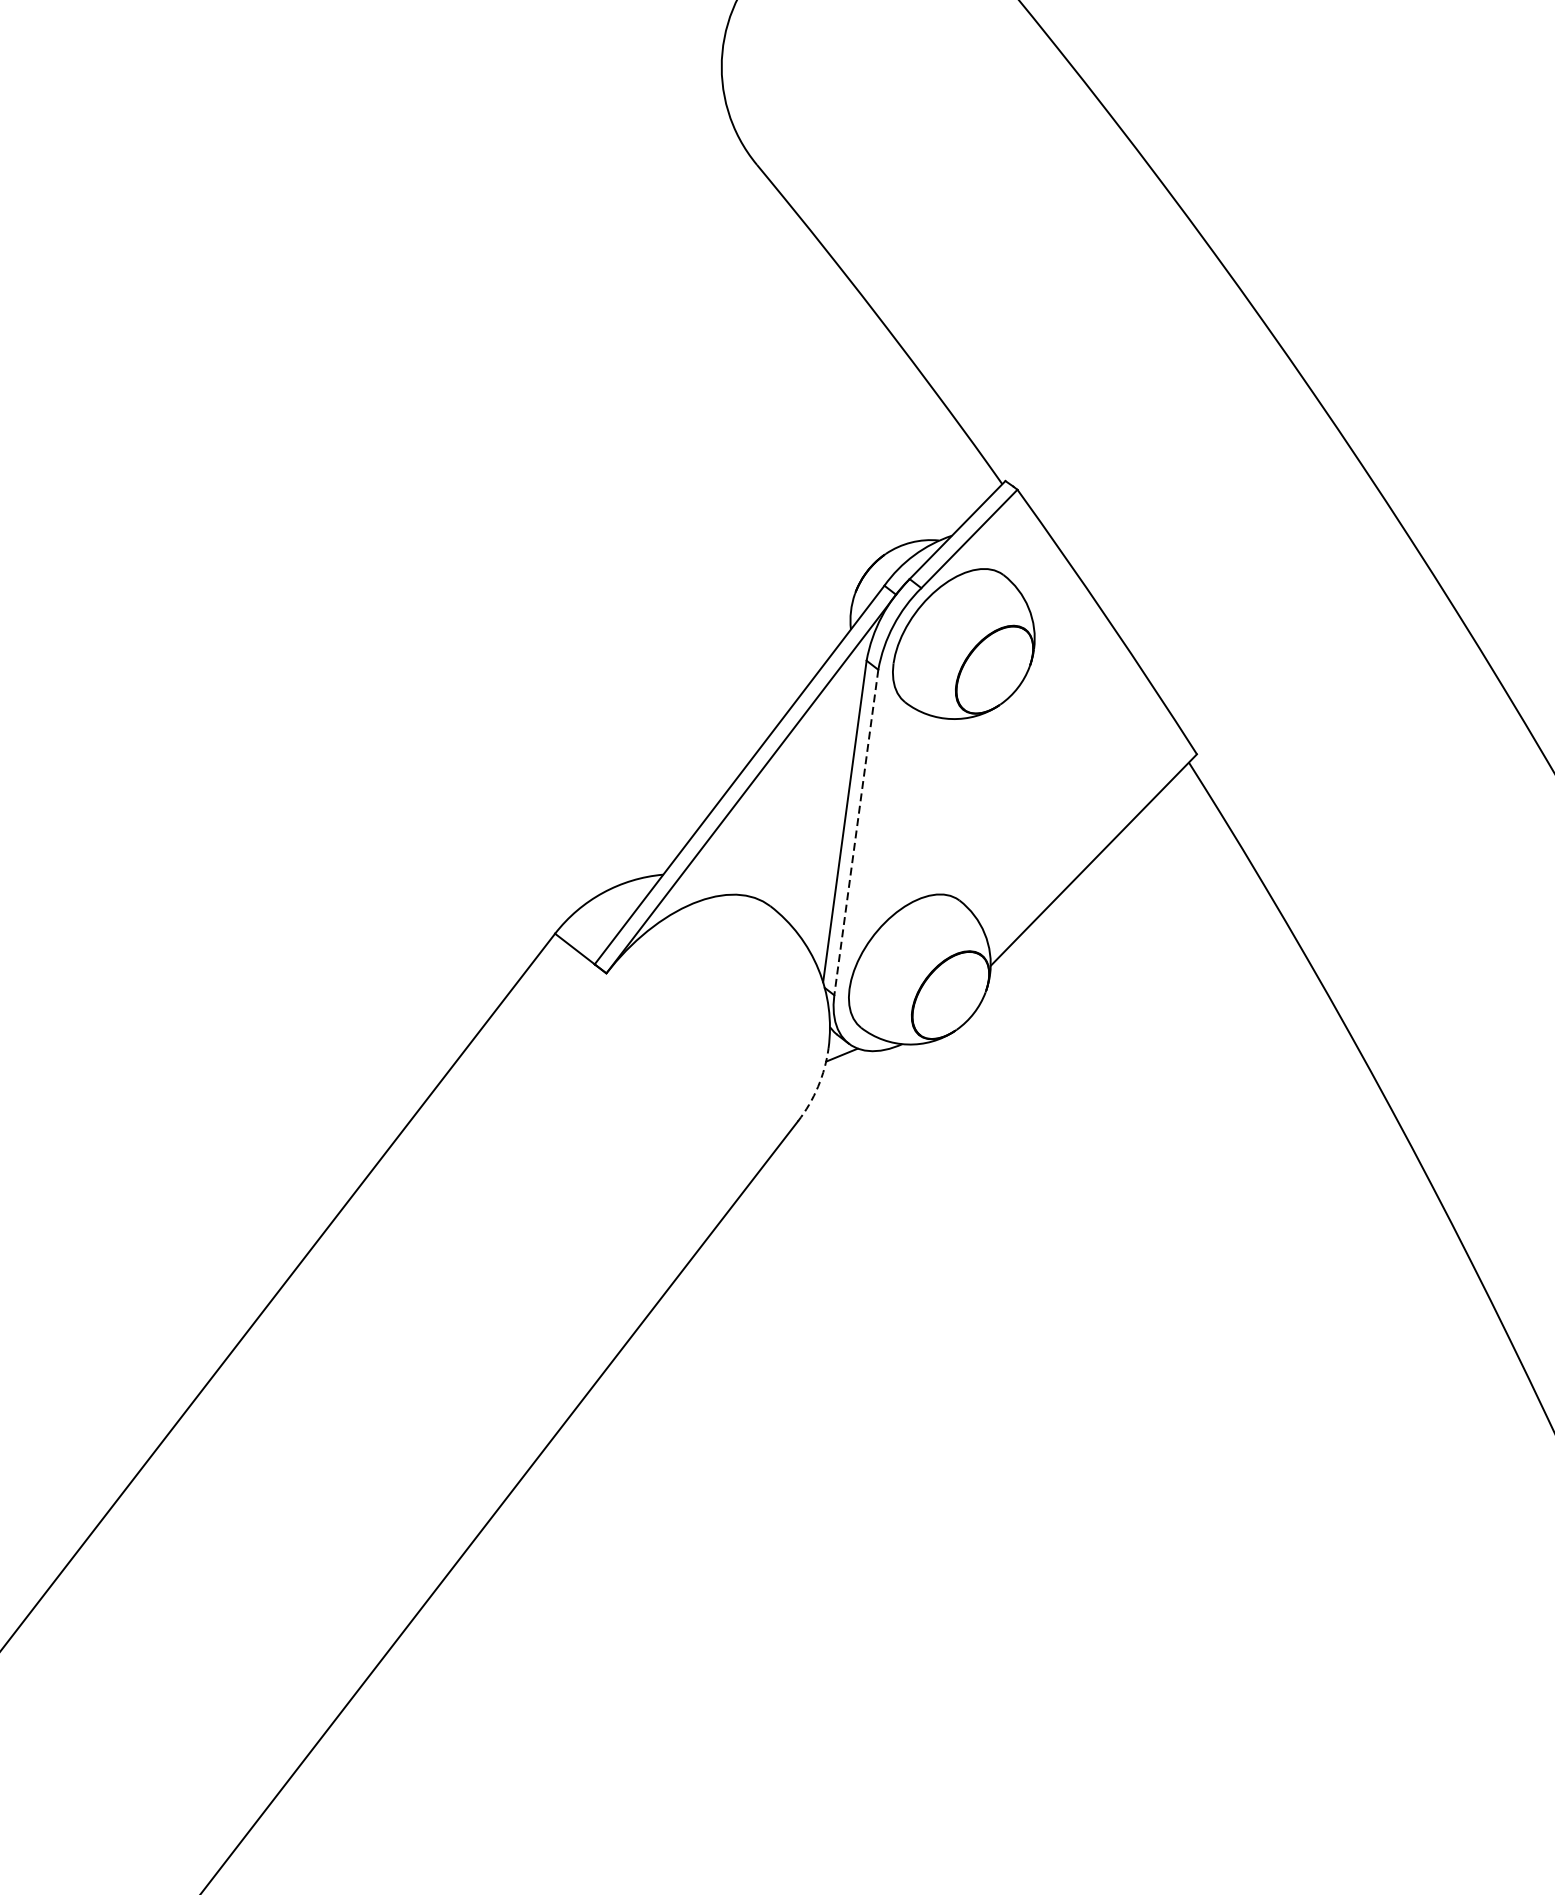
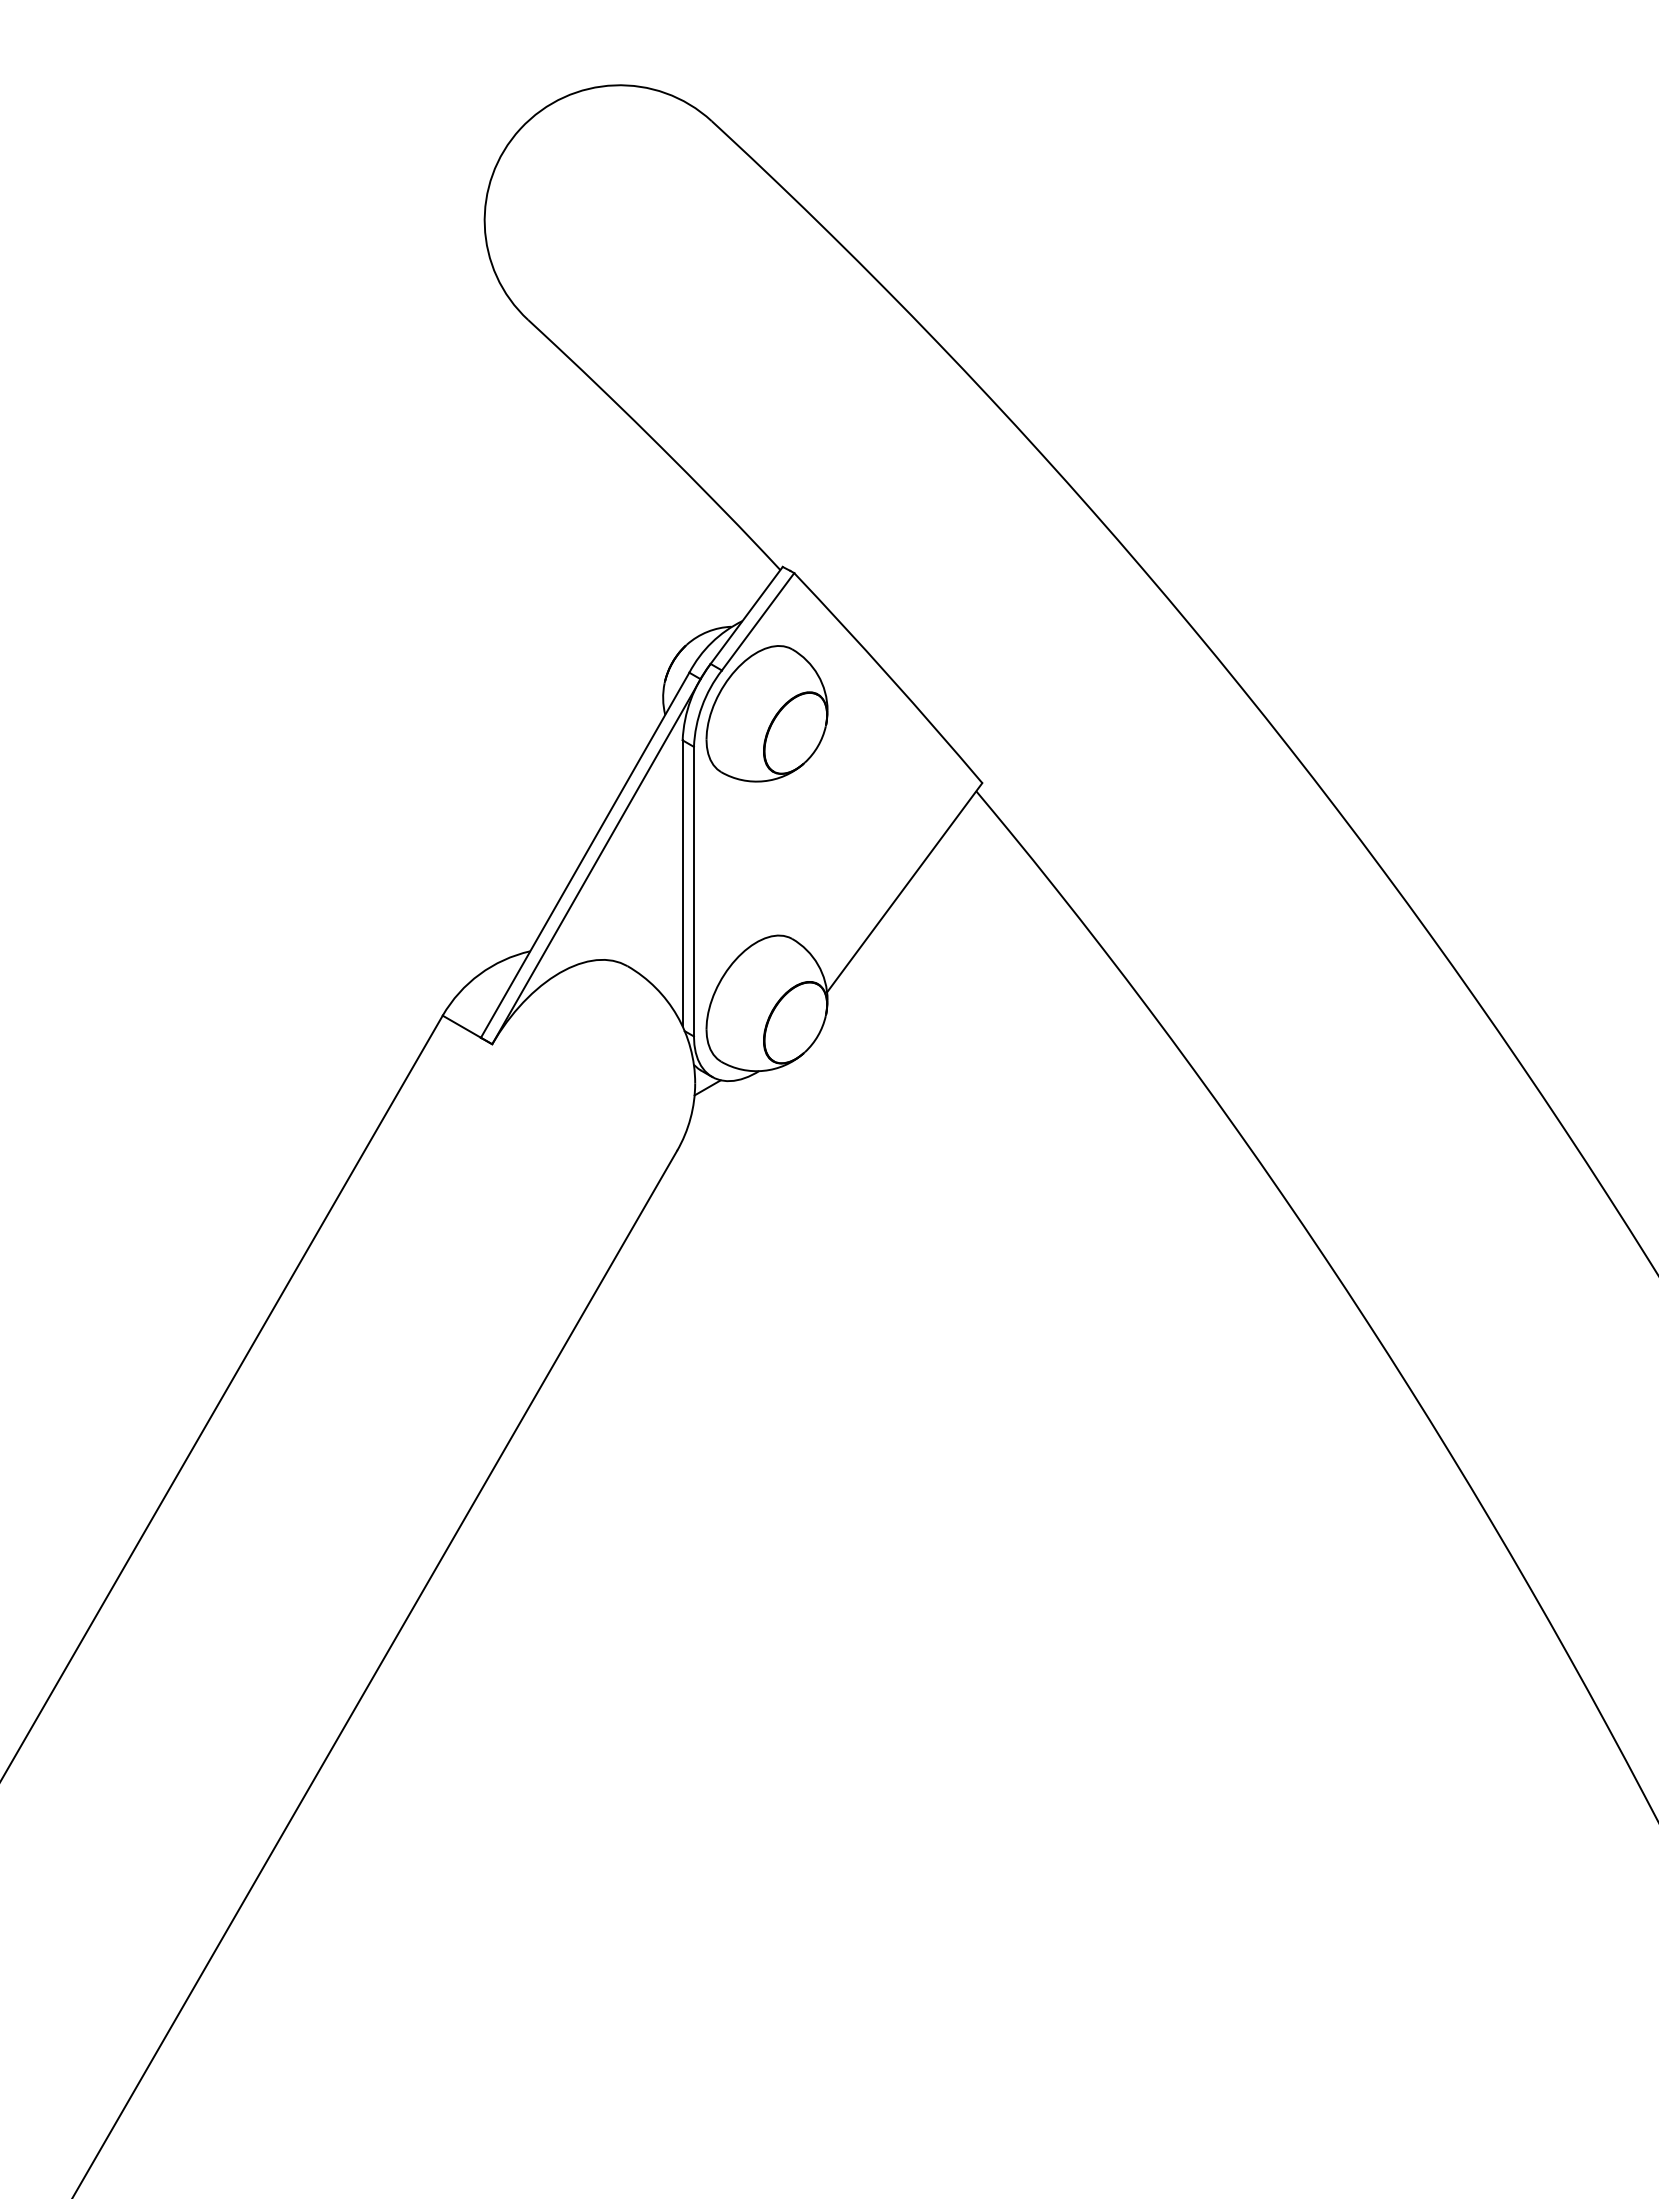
line: (855, 832) -> (693, 891), dashed -> solid
arc: (817, 1086) -> (690, 1118), dashed -> solid

